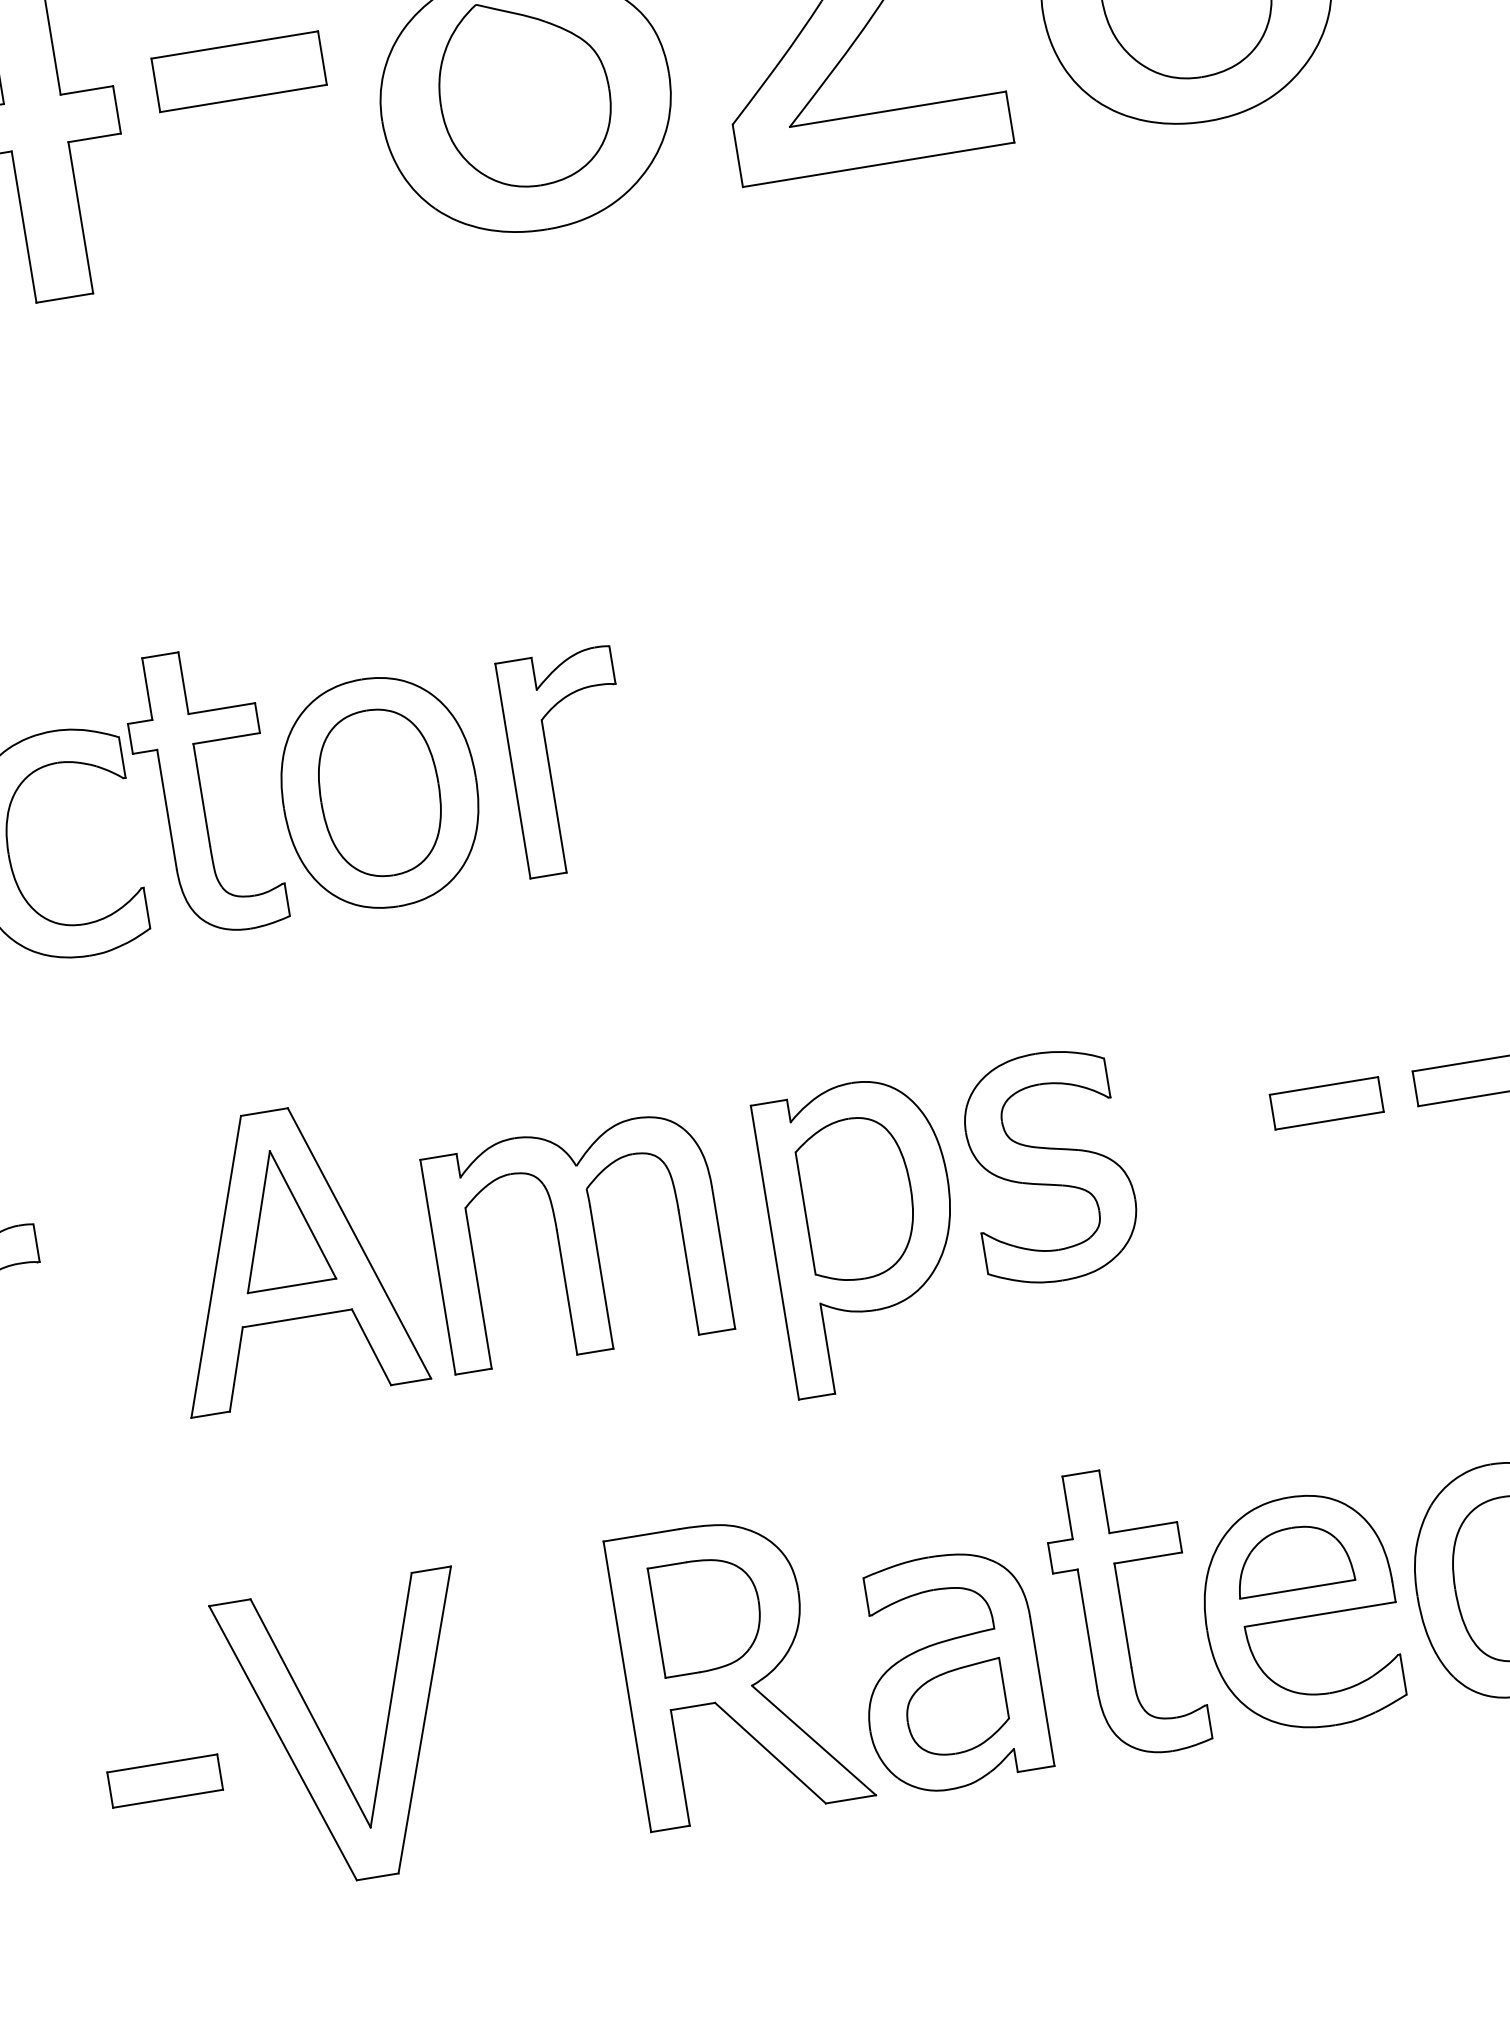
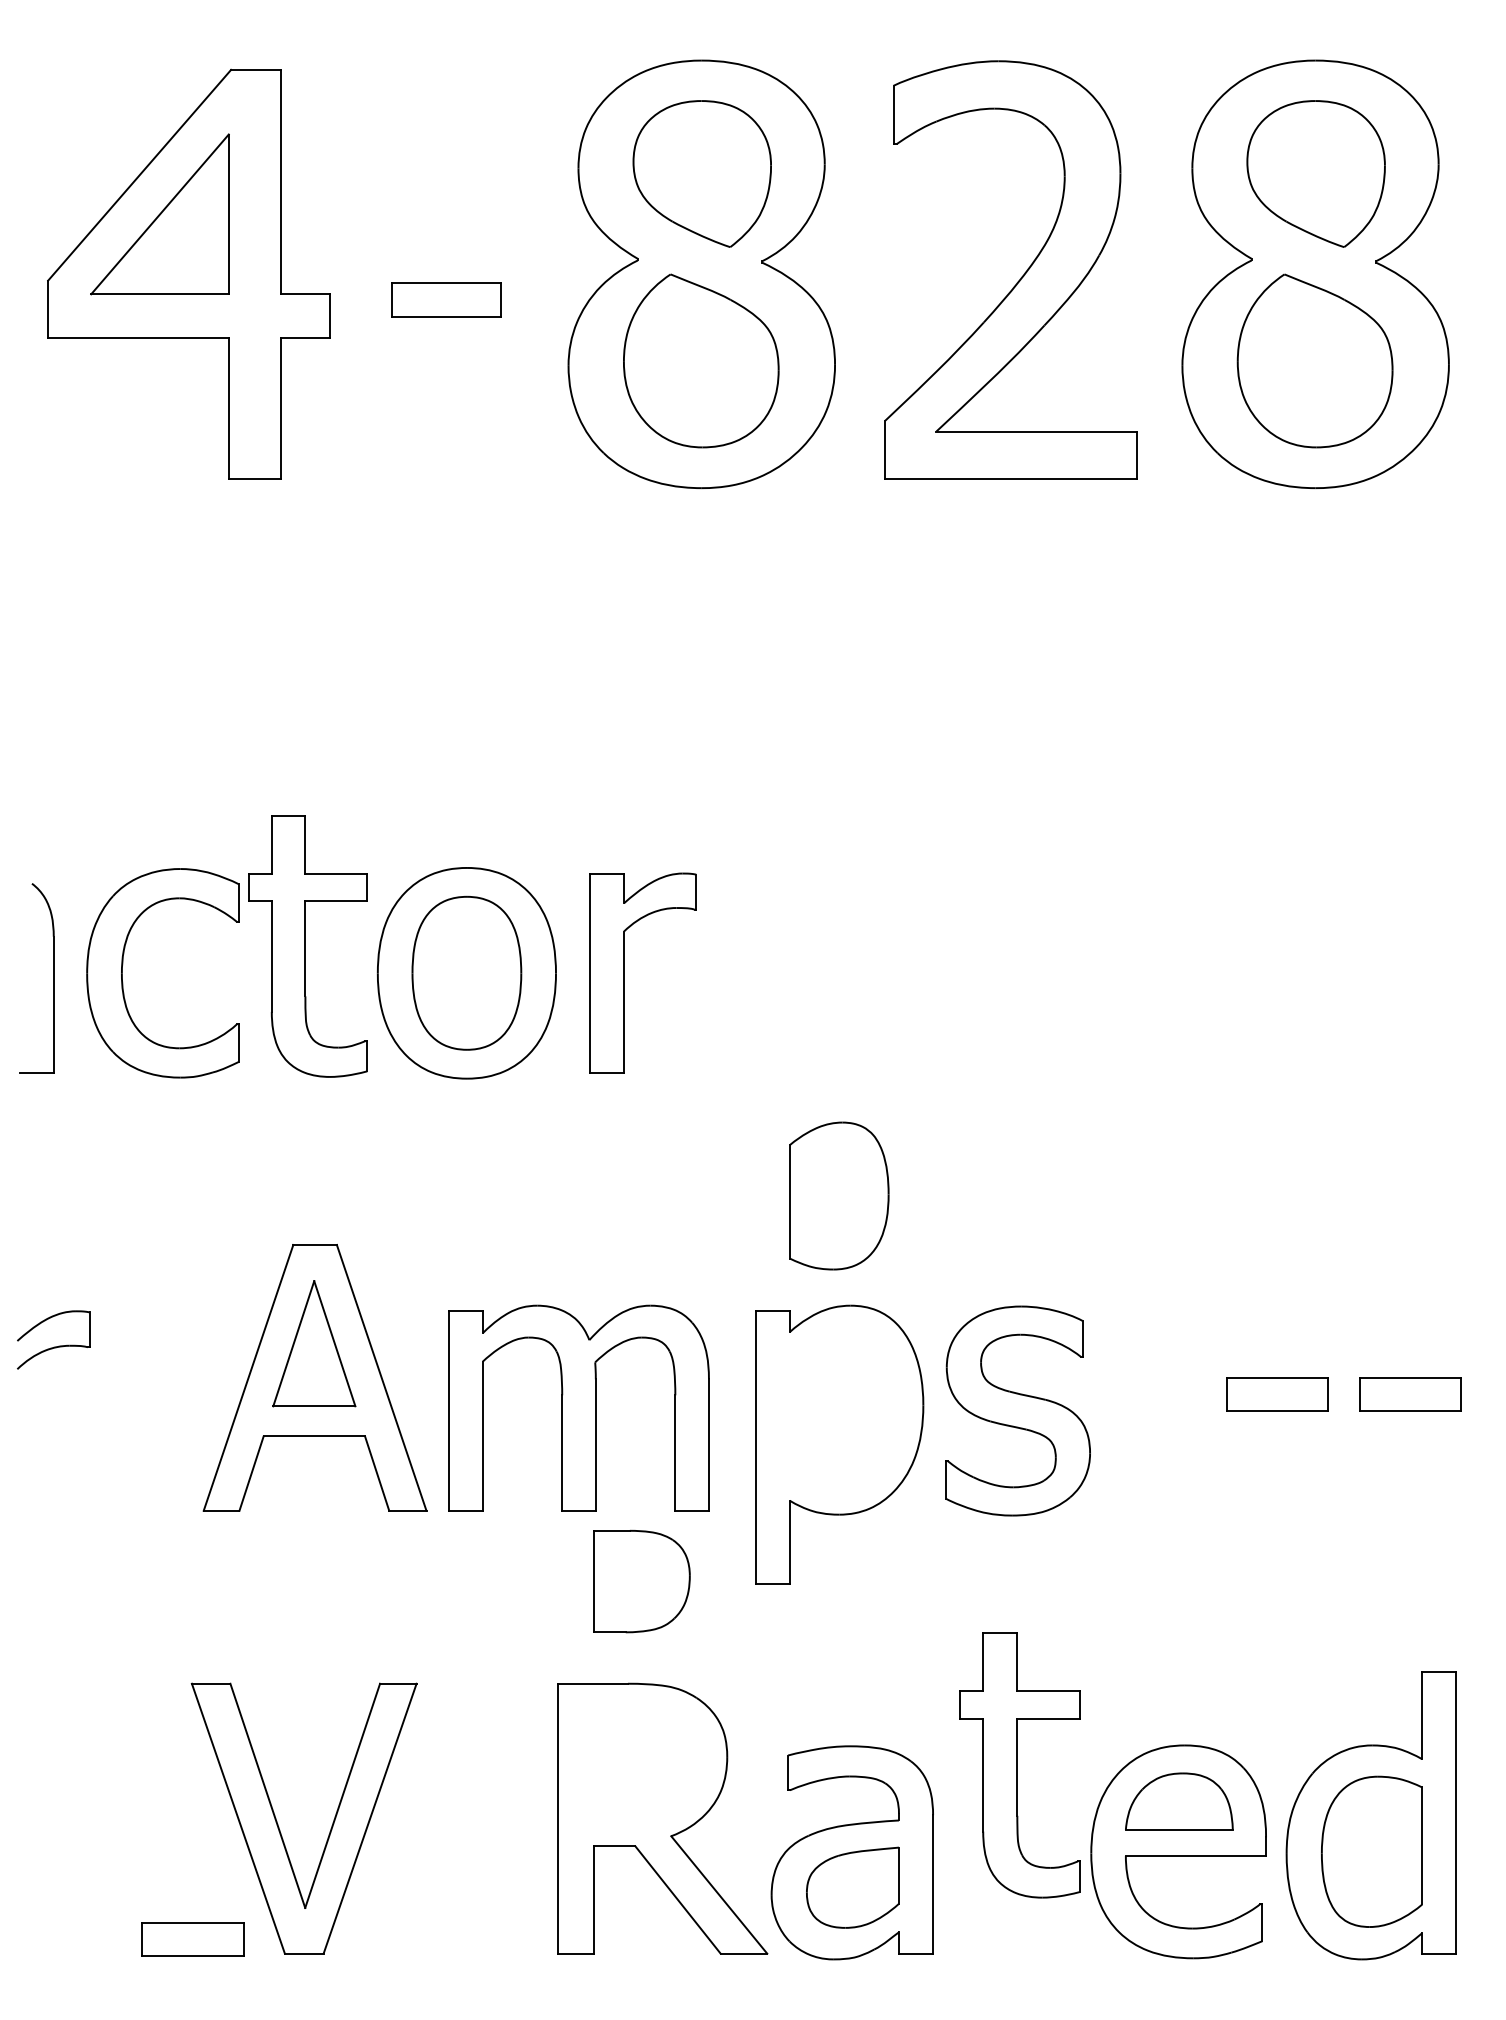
part: (239, 71) -> (446, 299), size x0.7
part: (858, 1197) -> (839, 1195), moved
part: (1124, 1612) -> (1019, 1765), moved
part: (707, 1614) -> (641, 1581), moved
part: (164, 1781) -> (192, 1939), moved

